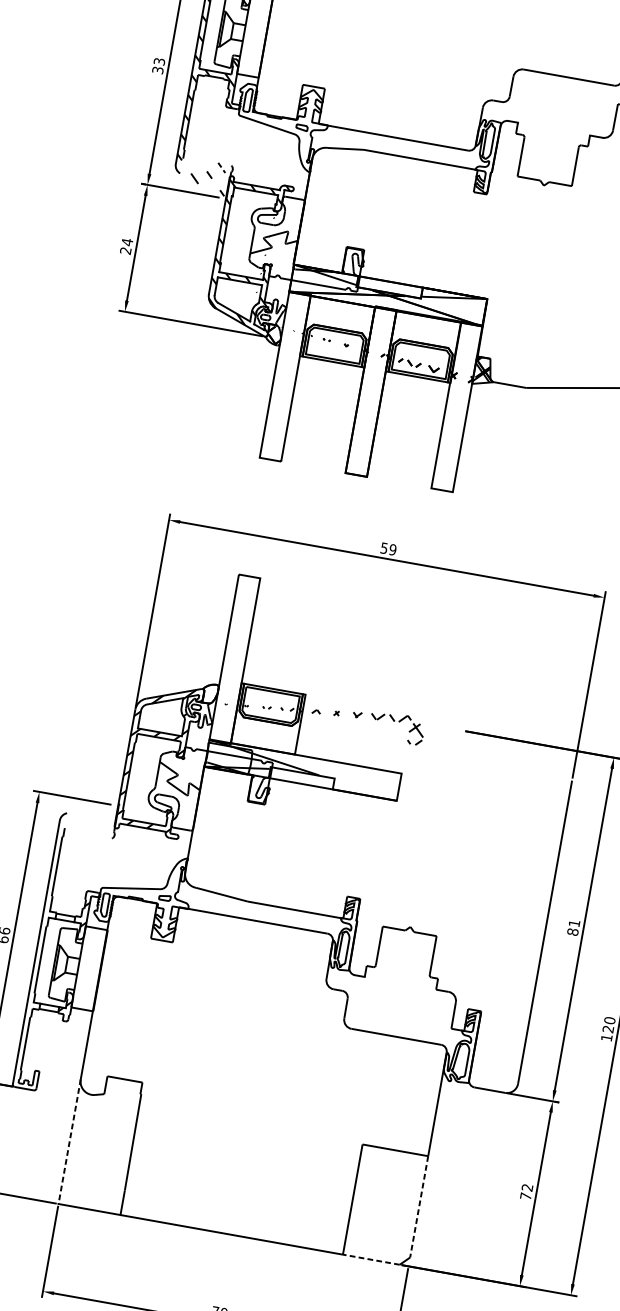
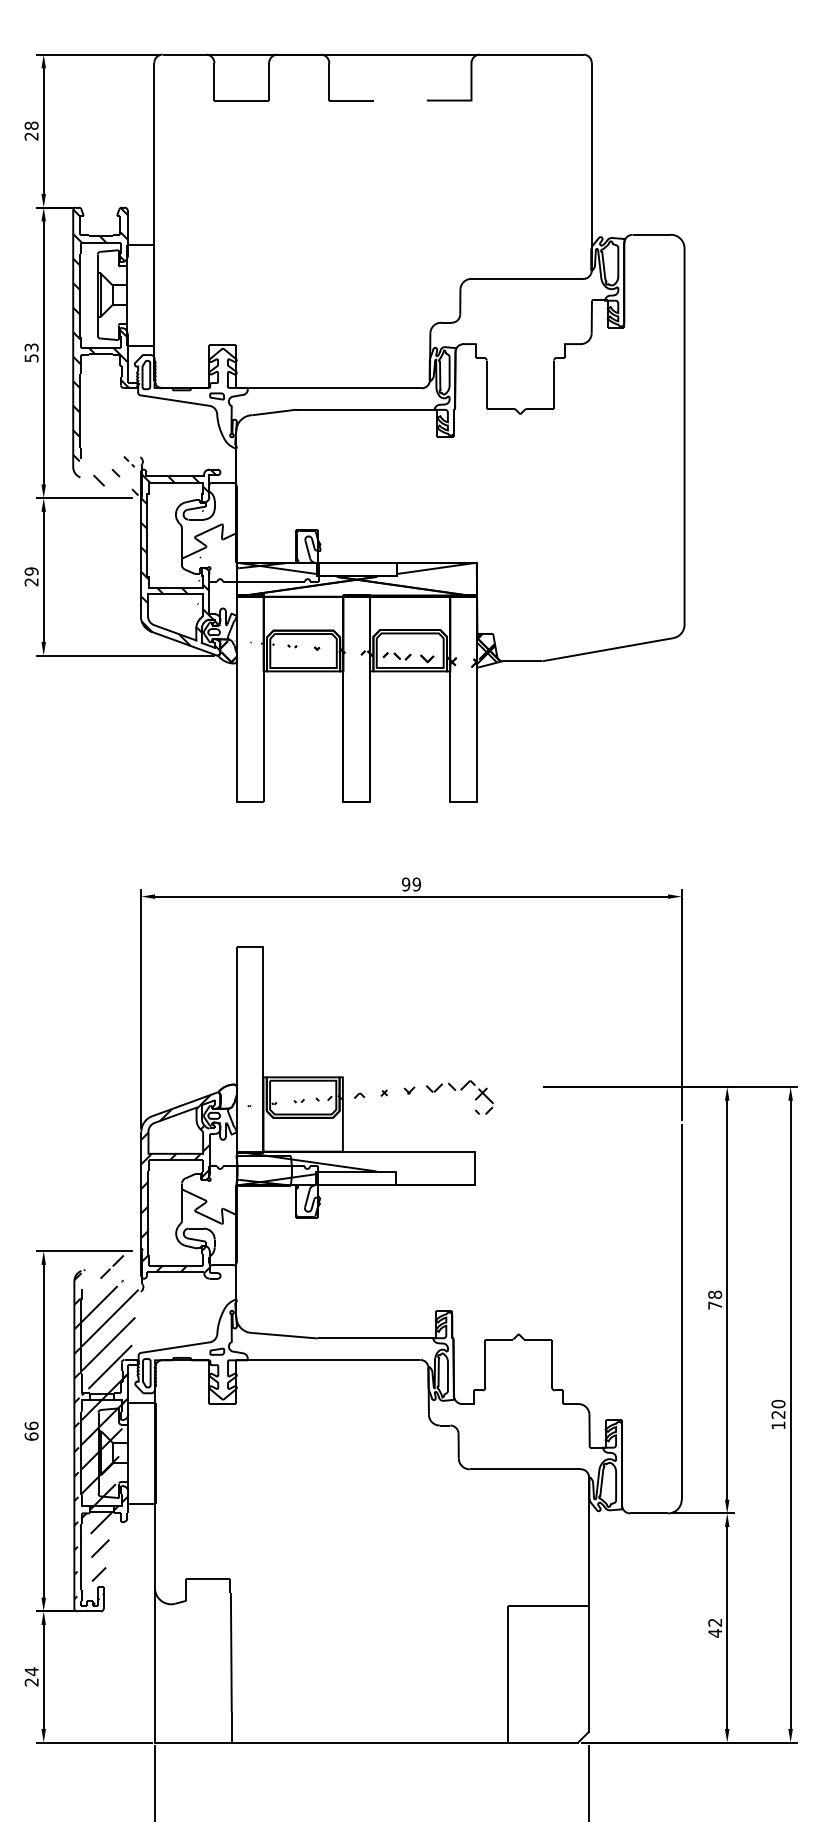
text: (157, 69) -> (30, 357), 33 -> 53
text: (127, 242) -> (31, 571), 24 -> 29
text: (384, 548) -> (406, 884), 59 -> 99
text: (574, 927) -> (715, 1299), 81 -> 78
hatch: (63, 947) -> (106, 1433), added
line: (69, 1141) -> (154, 1665), dashed -> solid
text: (526, 1196) -> (715, 1633), 72 -> 42
line: (419, 1206) -> (589, 1668), dashed -> solid
line: (371, 1259) -> (542, 1742), dashed -> solid

